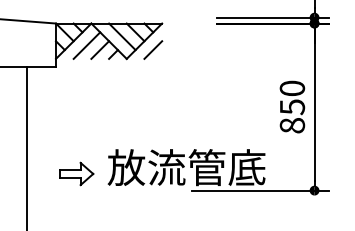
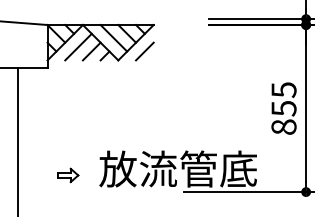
text: (291, 88) -> (283, 89), 850 -> 855
part: (76, 173) -> (68, 174), size x0.6

